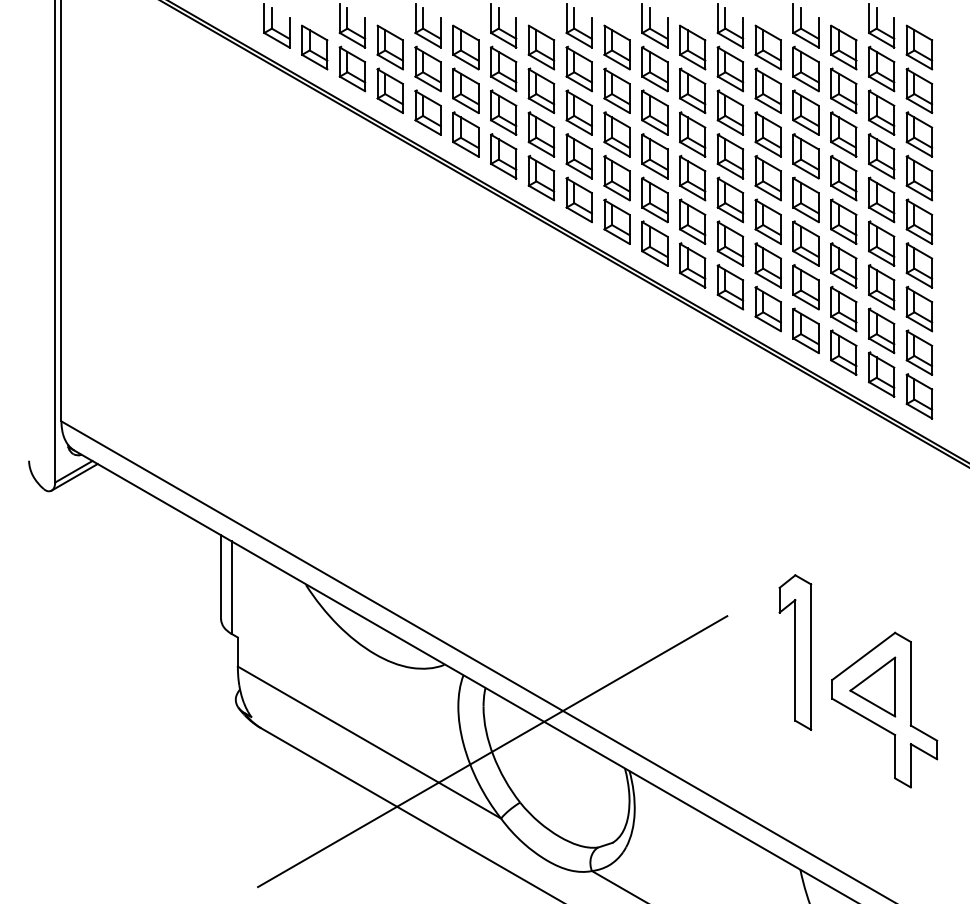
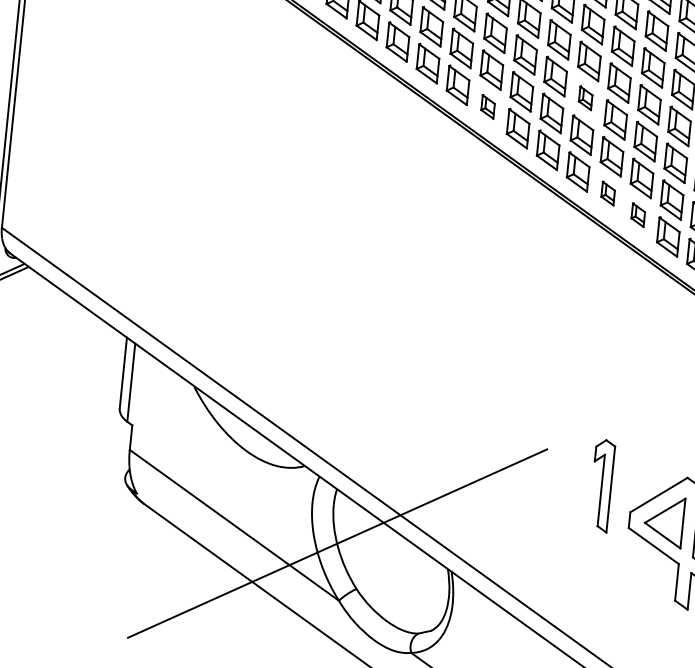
part: (730, 199) -> (585, 97), size x0.6
part: (616, 221) -> (487, 106), size x0.6
part: (767, 308) -> (607, 193), size x0.6
part: (805, 330) -> (637, 214), size x0.6
part: (795, 652) -> (601, 485), size x0.7

